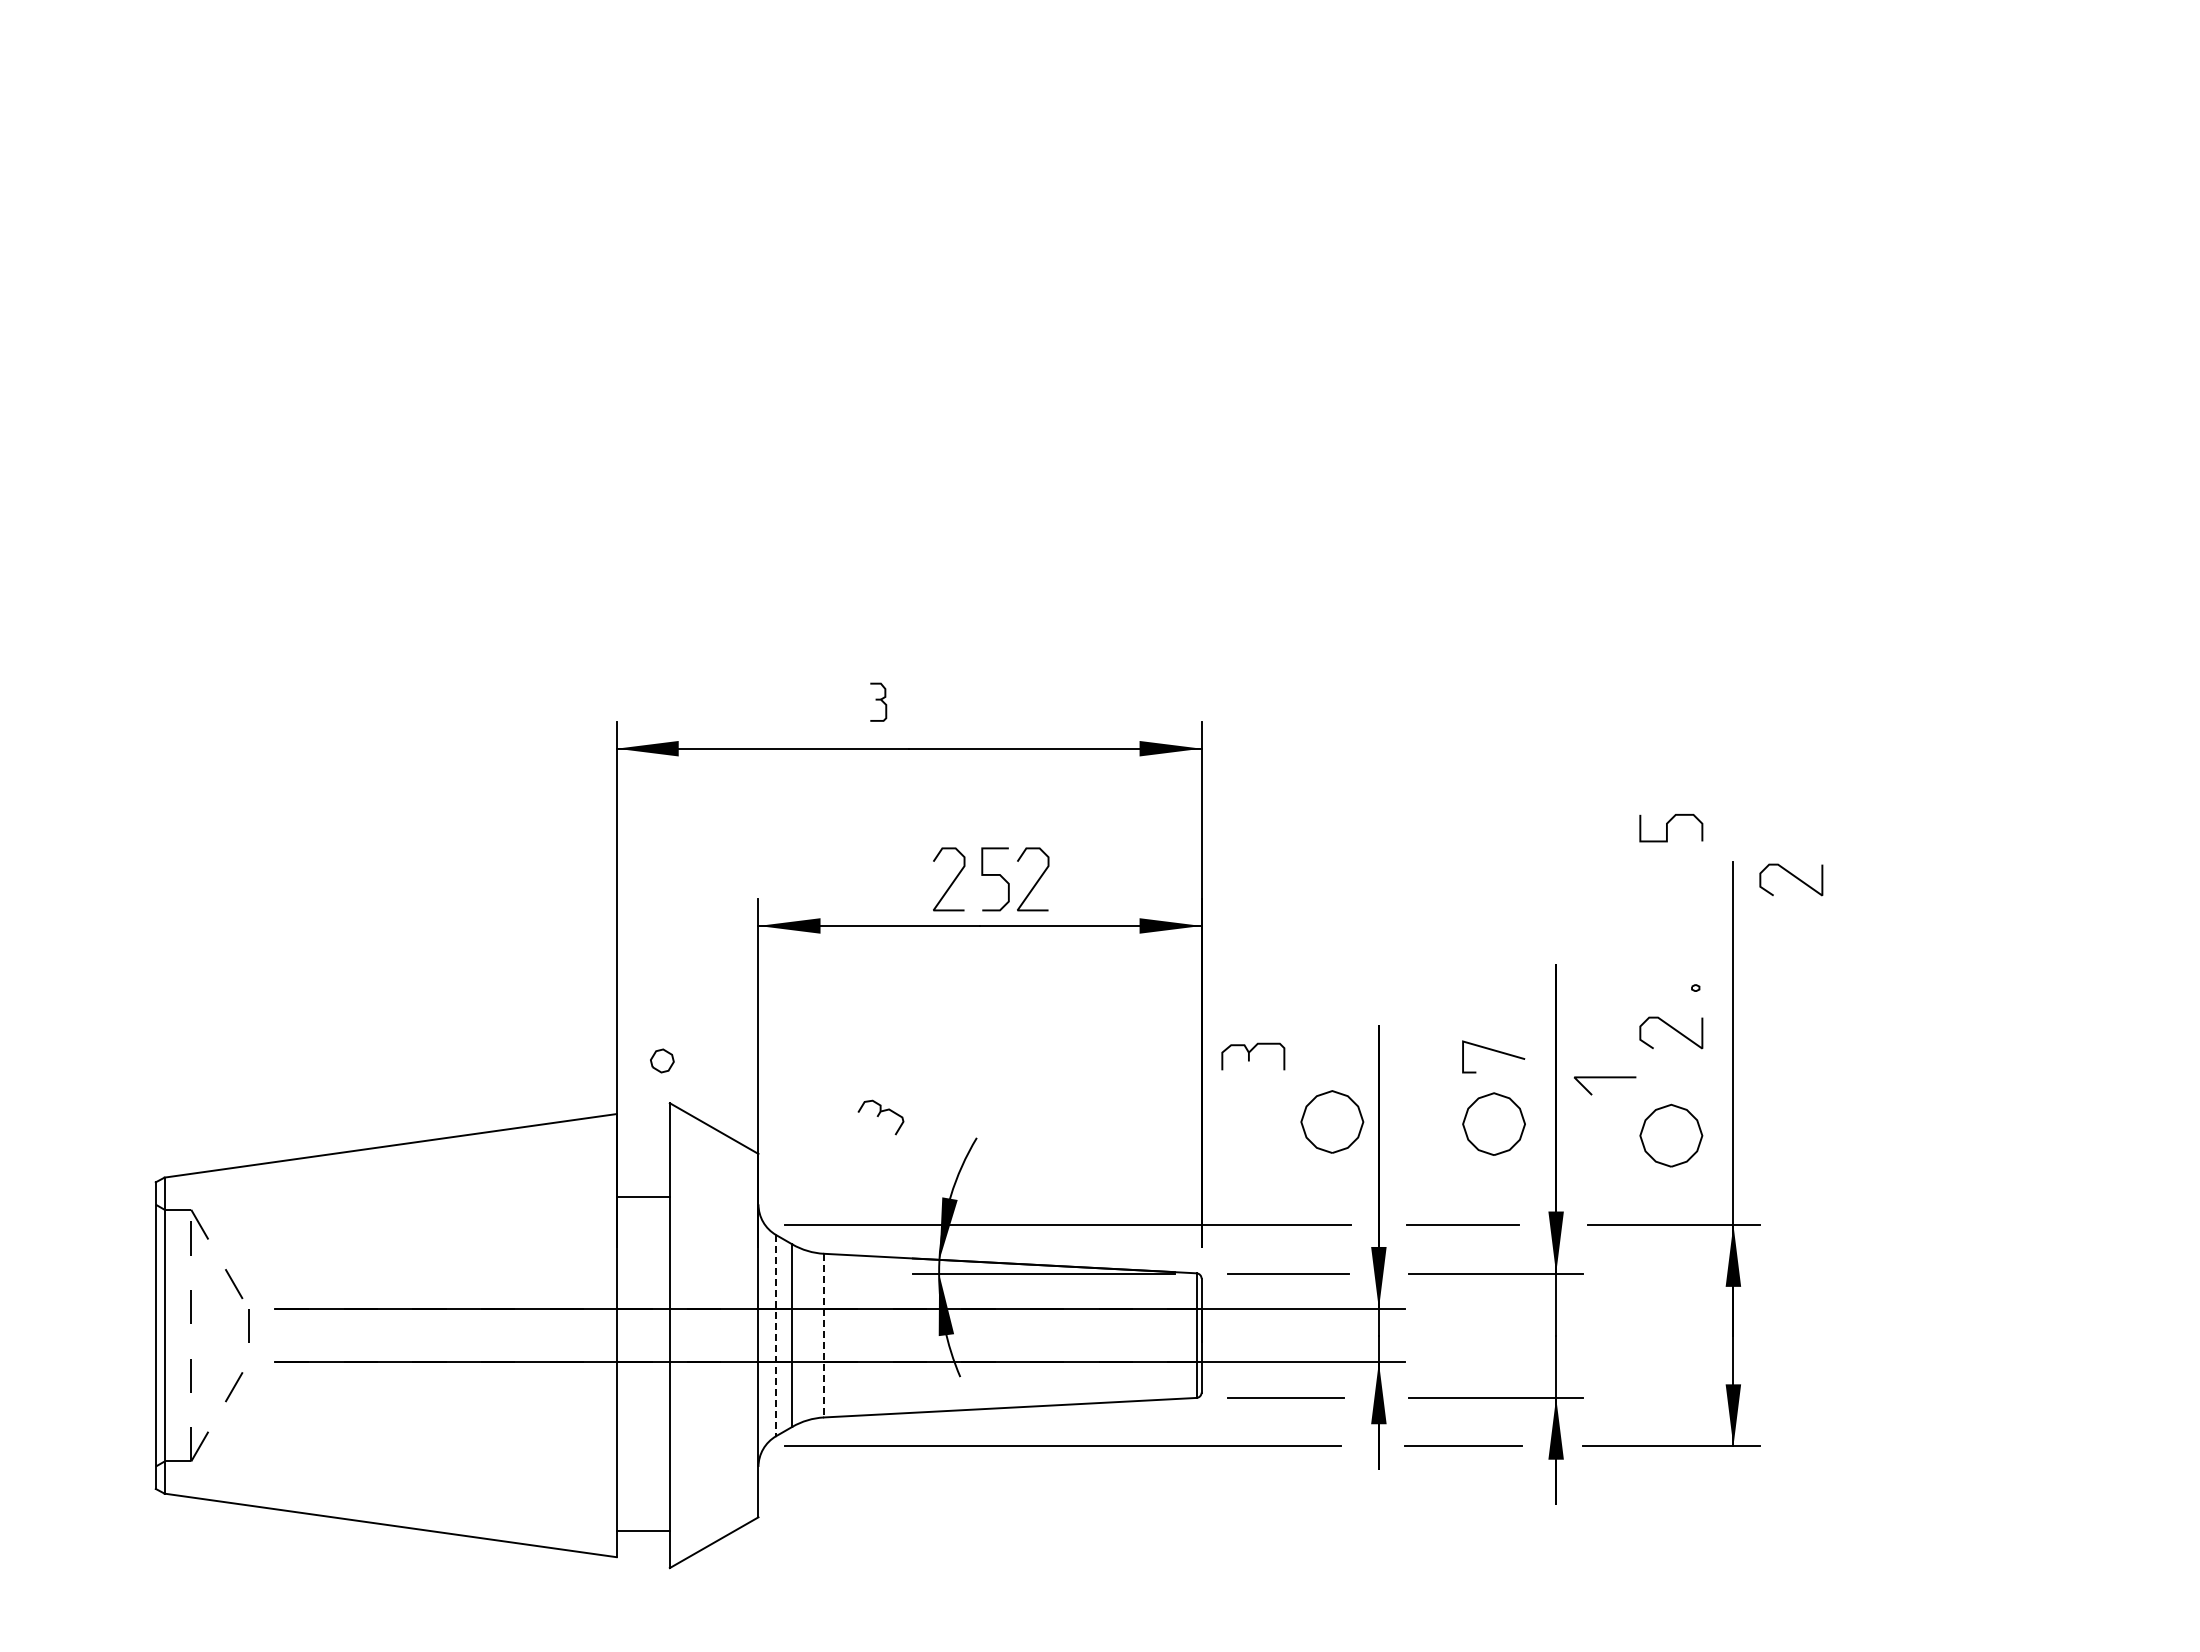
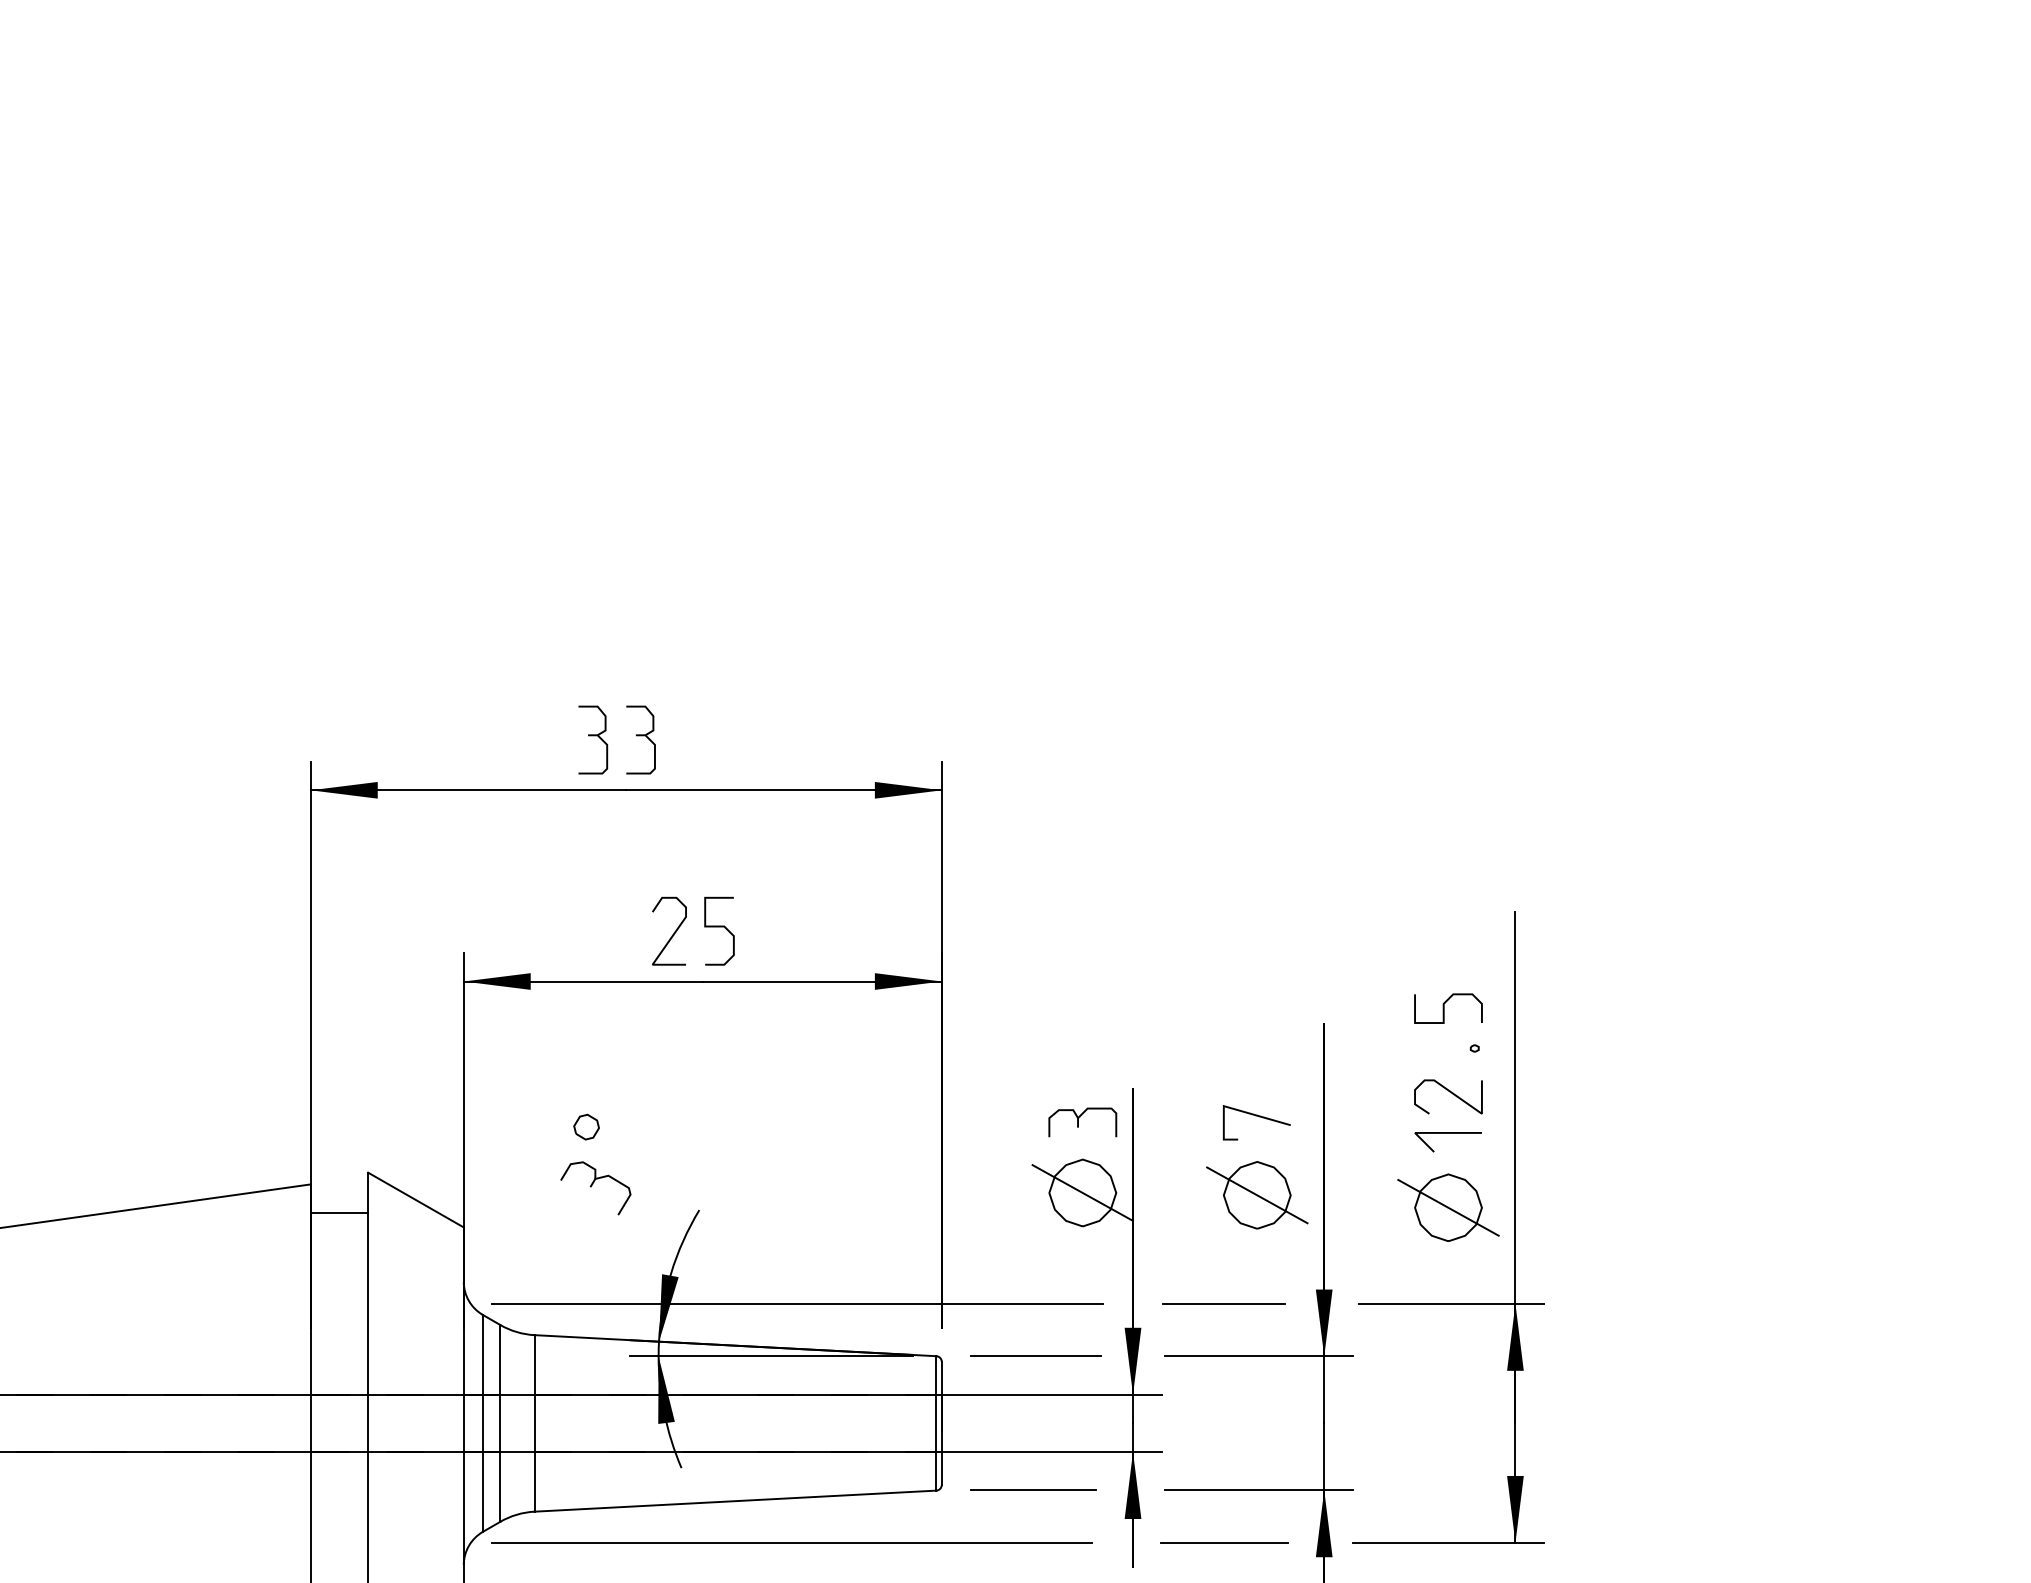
part: (878, 702) -> (593, 740), size x1.67
part: (922, 702) -> (640, 740), added
curve: (1667, 828) -> (1444, 1009), moved
curve: (1793, 876) -> (1580, 928), removed
curve: (1036, 881) -> (763, 933), removed
part: (1253, 1056) -> (1082, 1122), moved
part: (662, 1060) -> (586, 1126), moved
line: (1604, 1078) -> (1447, 1134), moved
part: (880, 1117) -> (595, 1188), size x1.43
line: (1331, 1121) -> (1081, 1192), added
line: (1493, 1124) -> (1256, 1195), added
line: (1670, 1135) -> (1447, 1207), added
line: (642, 1196) -> (338, 1212), moved
line: (776, 1335) -> (483, 1423), dashed -> solid
line: (824, 1335) -> (535, 1423), dashed -> solid

